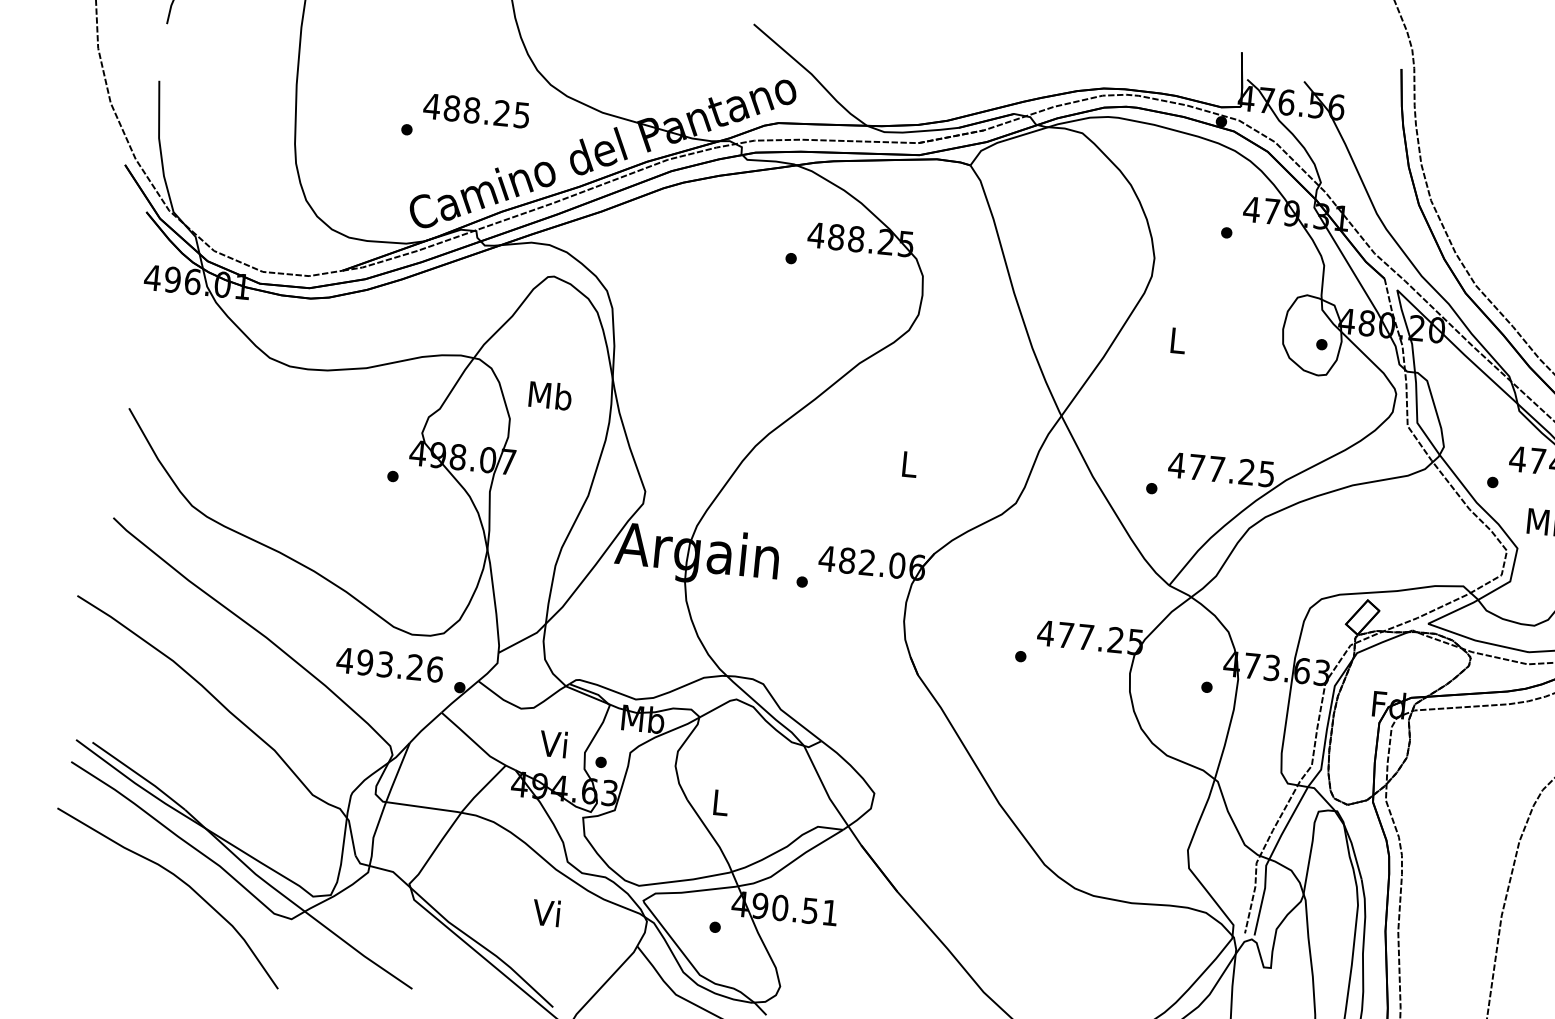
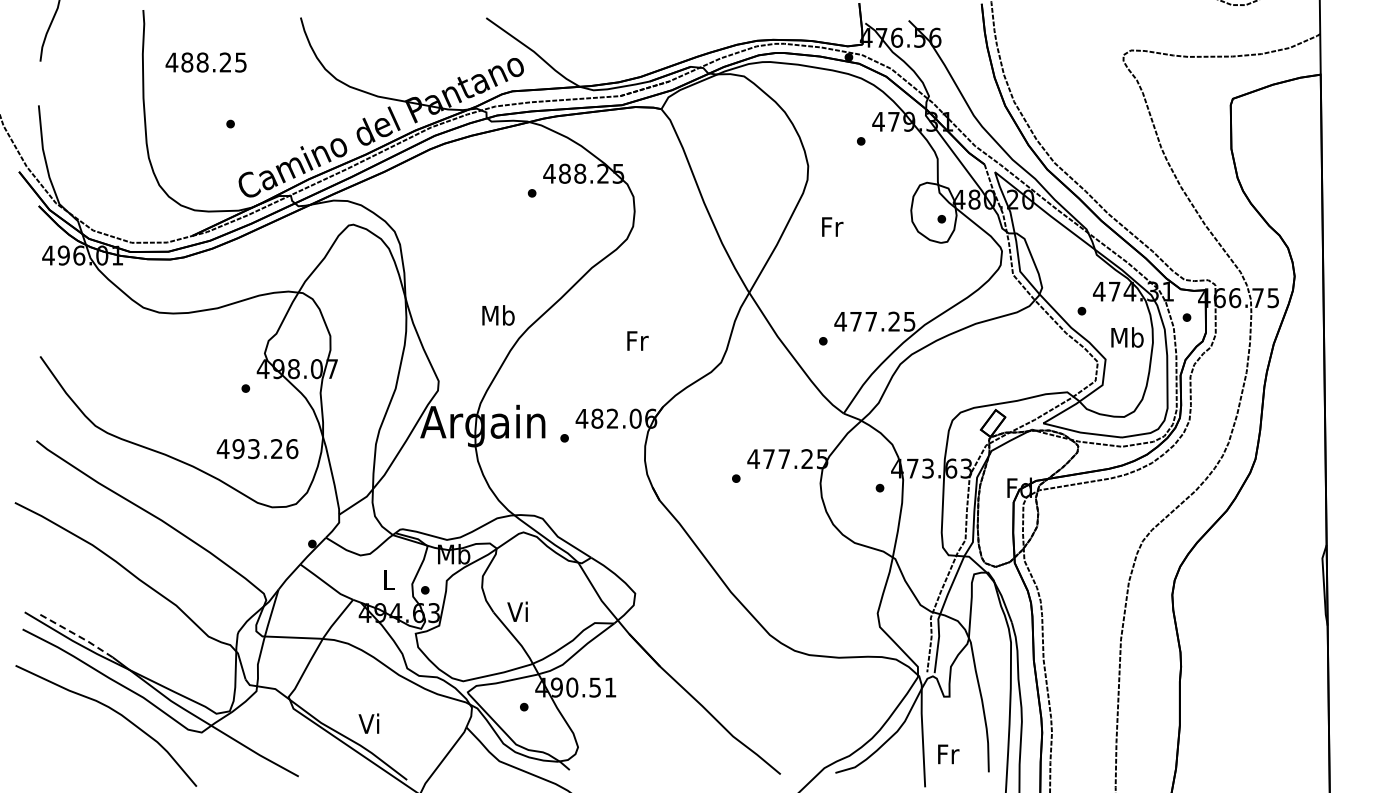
text: (475, 110) -> (205, 62), moved
text: (1178, 340) -> (832, 226), L -> Fr
text: (550, 395) -> (498, 315), moved
text: (909, 463) -> (637, 340), L -> Fr
text: (389, 665) -> (257, 449), moved
text: (553, 743) -> (387, 579), Vi -> L
line: (140, 775) -> (76, 634), solid -> dashed
text: (718, 801) -> (517, 611), L -> Vi
text: (545, 912) -> (368, 723), moved

